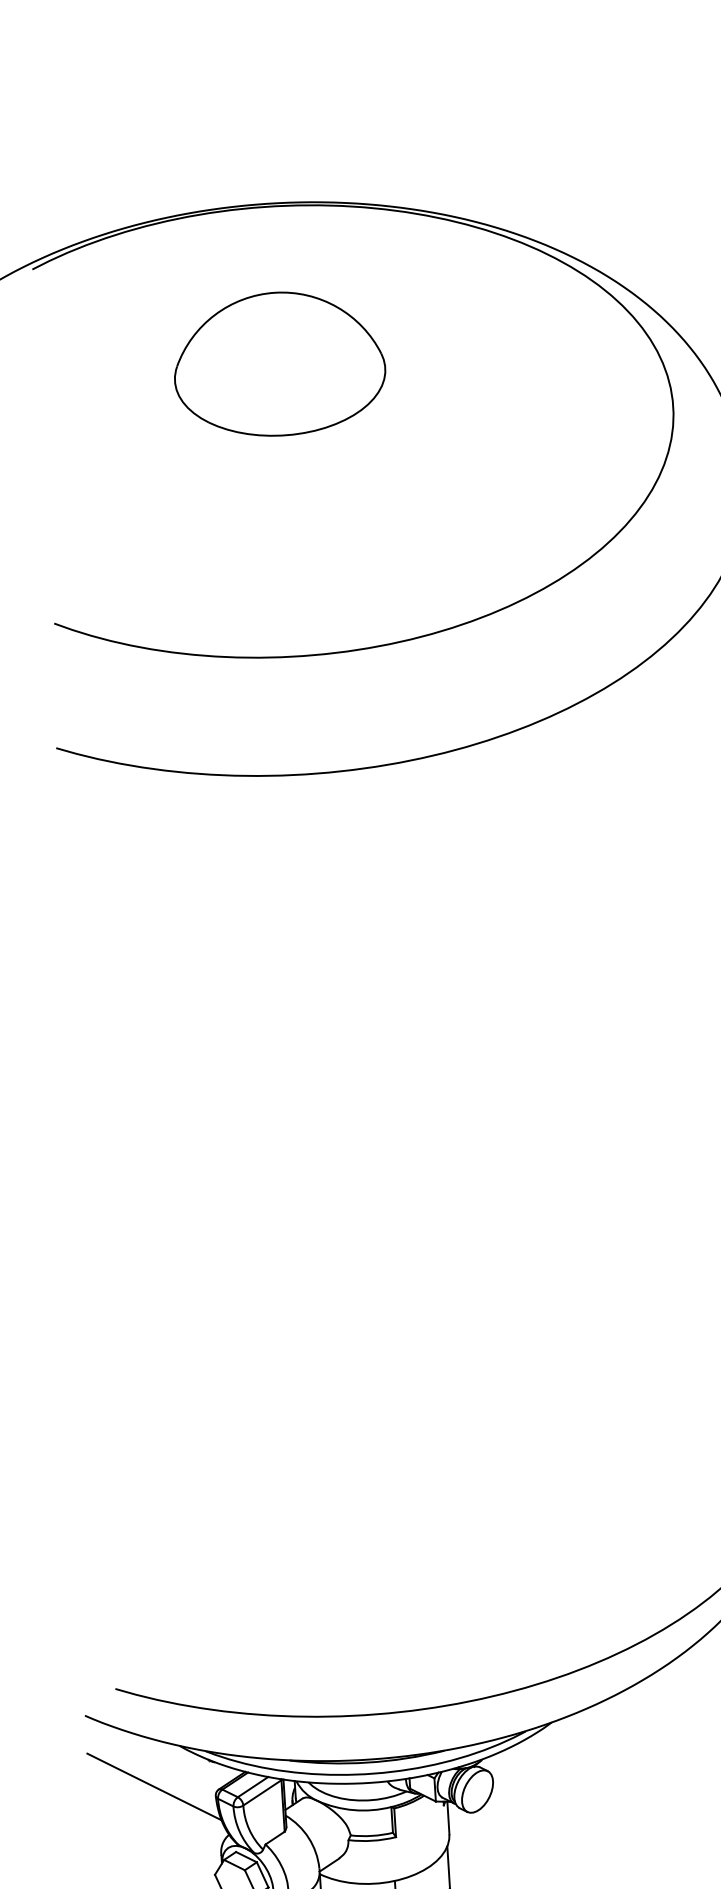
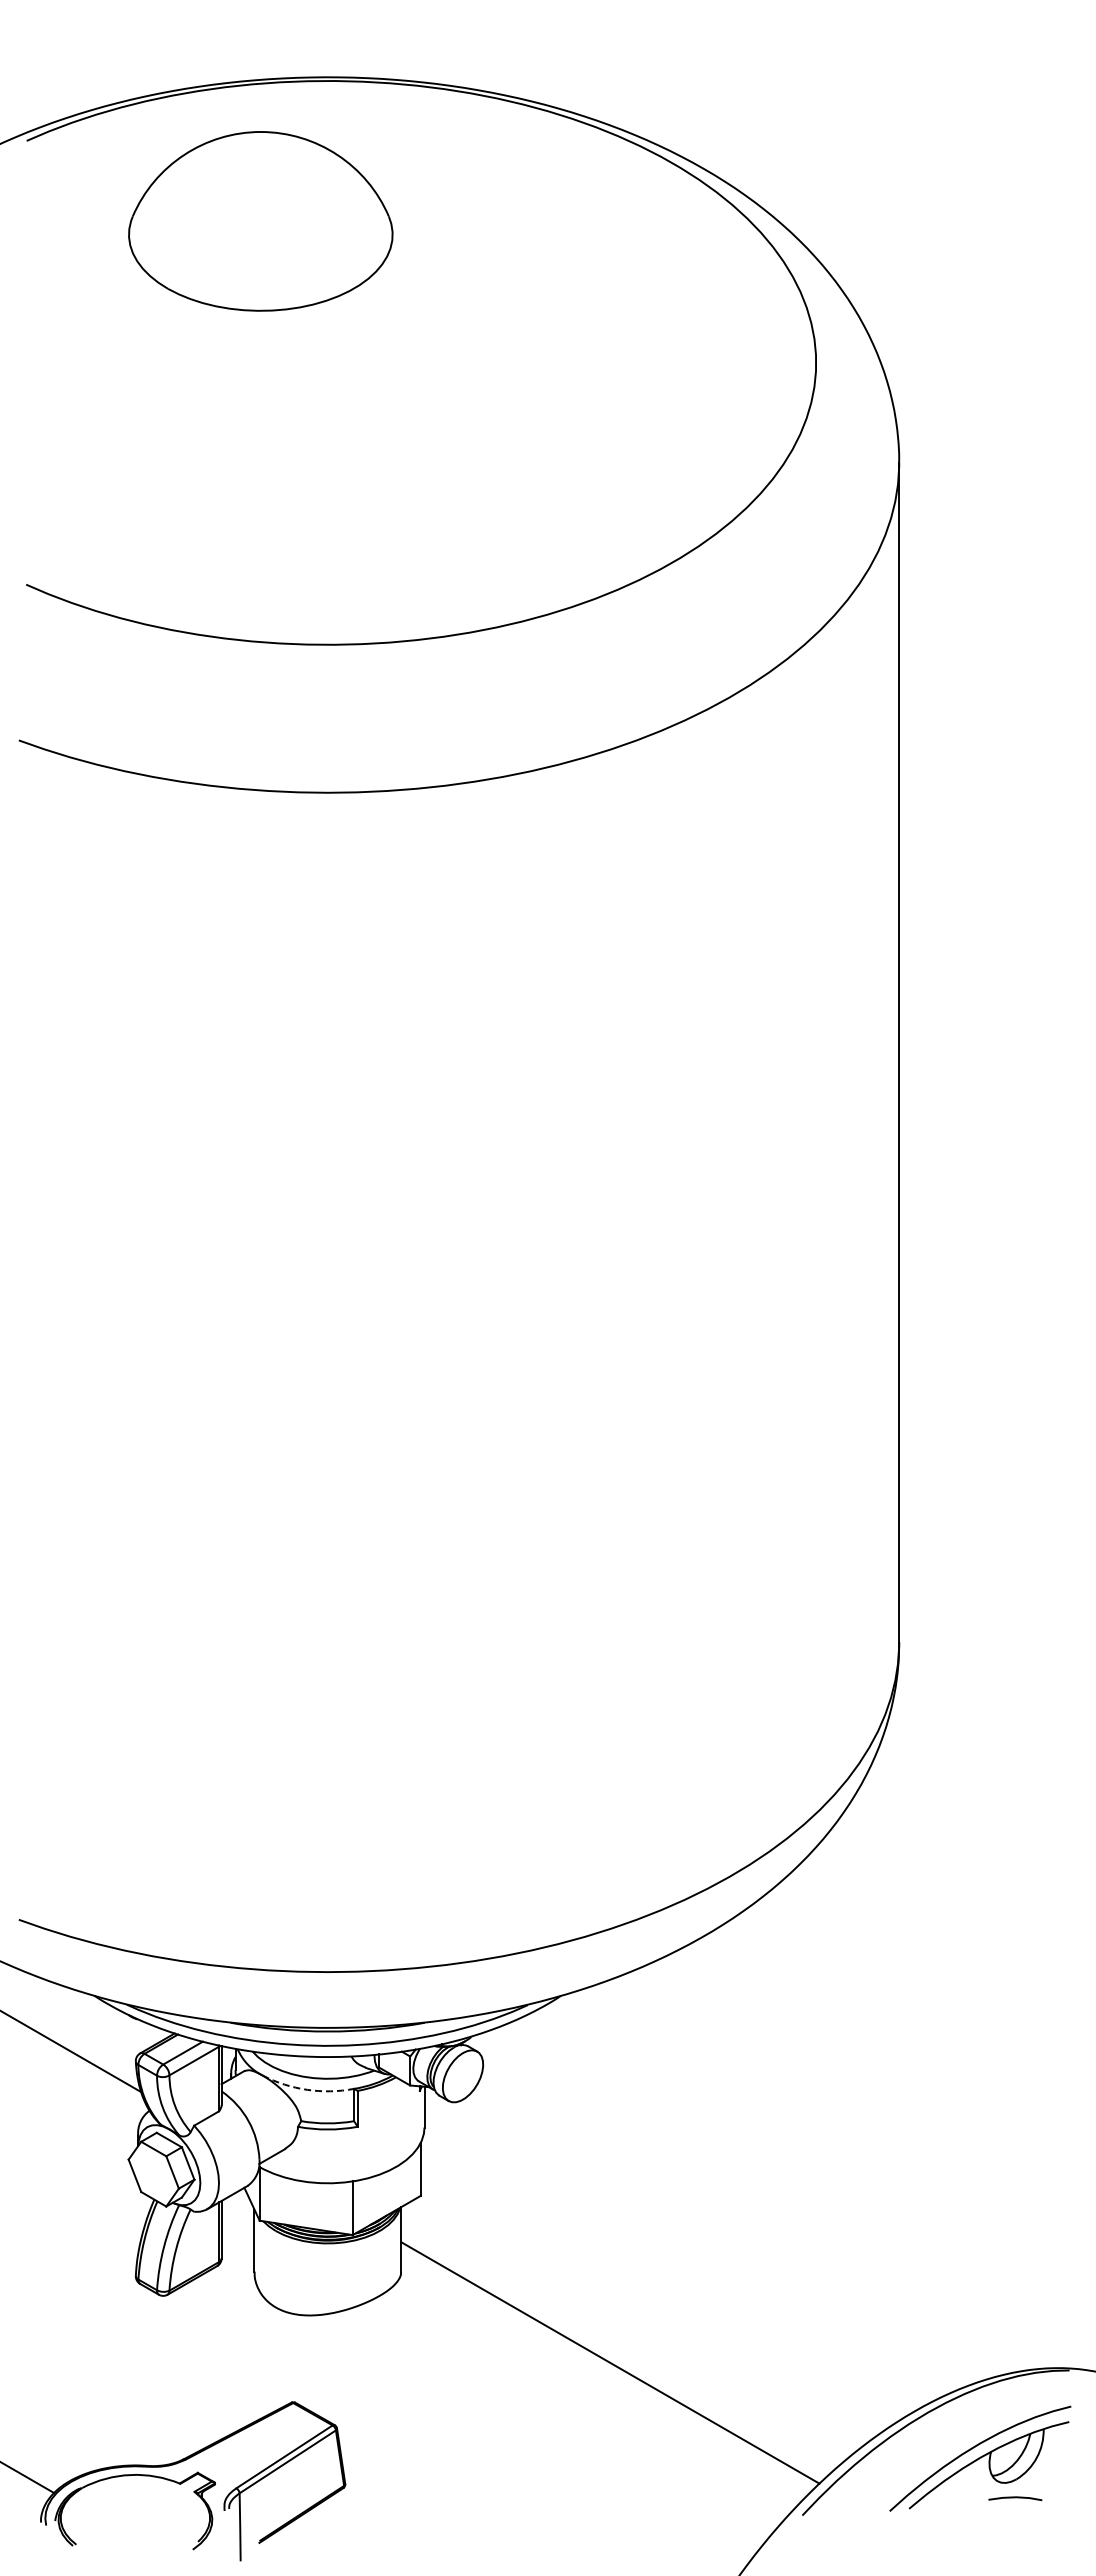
part: (279, 364) -> (260, 221), moved
arc: (354, 1809) -> (307, 2089), solid -> dashed

